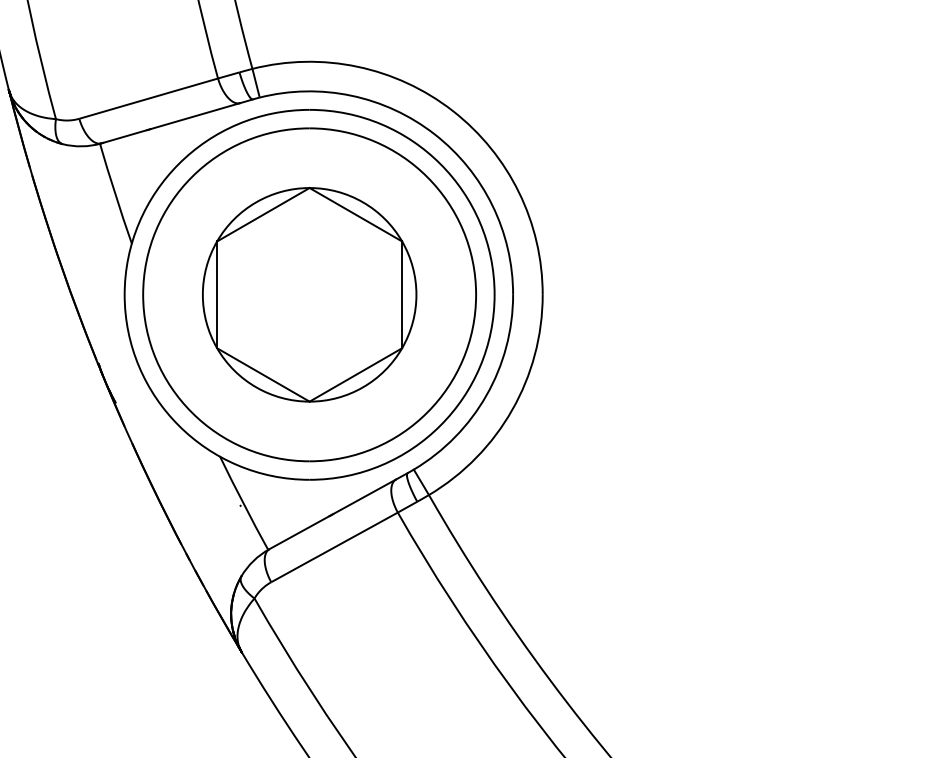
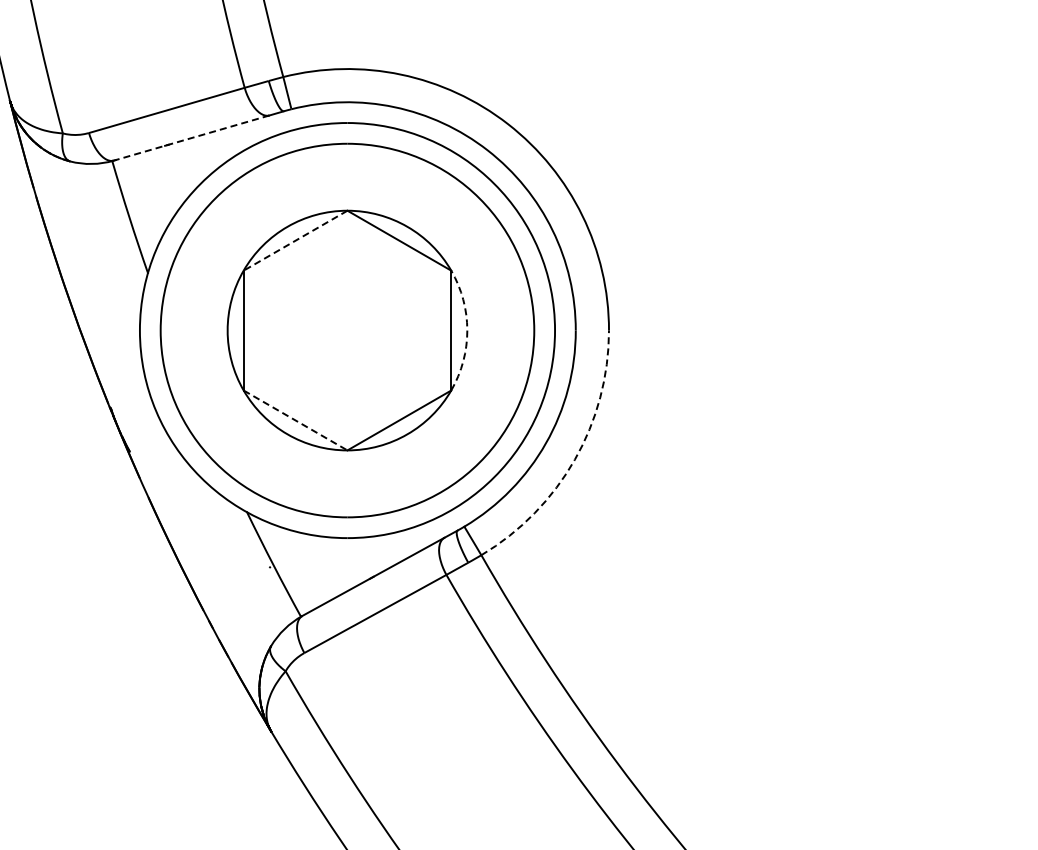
line: (170, 123) -> (191, 138), solid -> dashed
line: (263, 214) -> (295, 240), solid -> dashed
arc: (416, 294) -> (467, 330), solid -> dashed
line: (263, 374) -> (295, 420), solid -> dashed
arc: (511, 409) -> (574, 459), solid -> dashed

